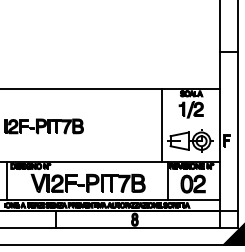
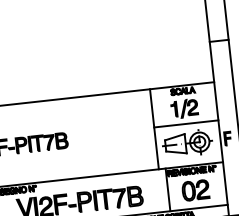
line: (191, 123) -> (186, 123), added

